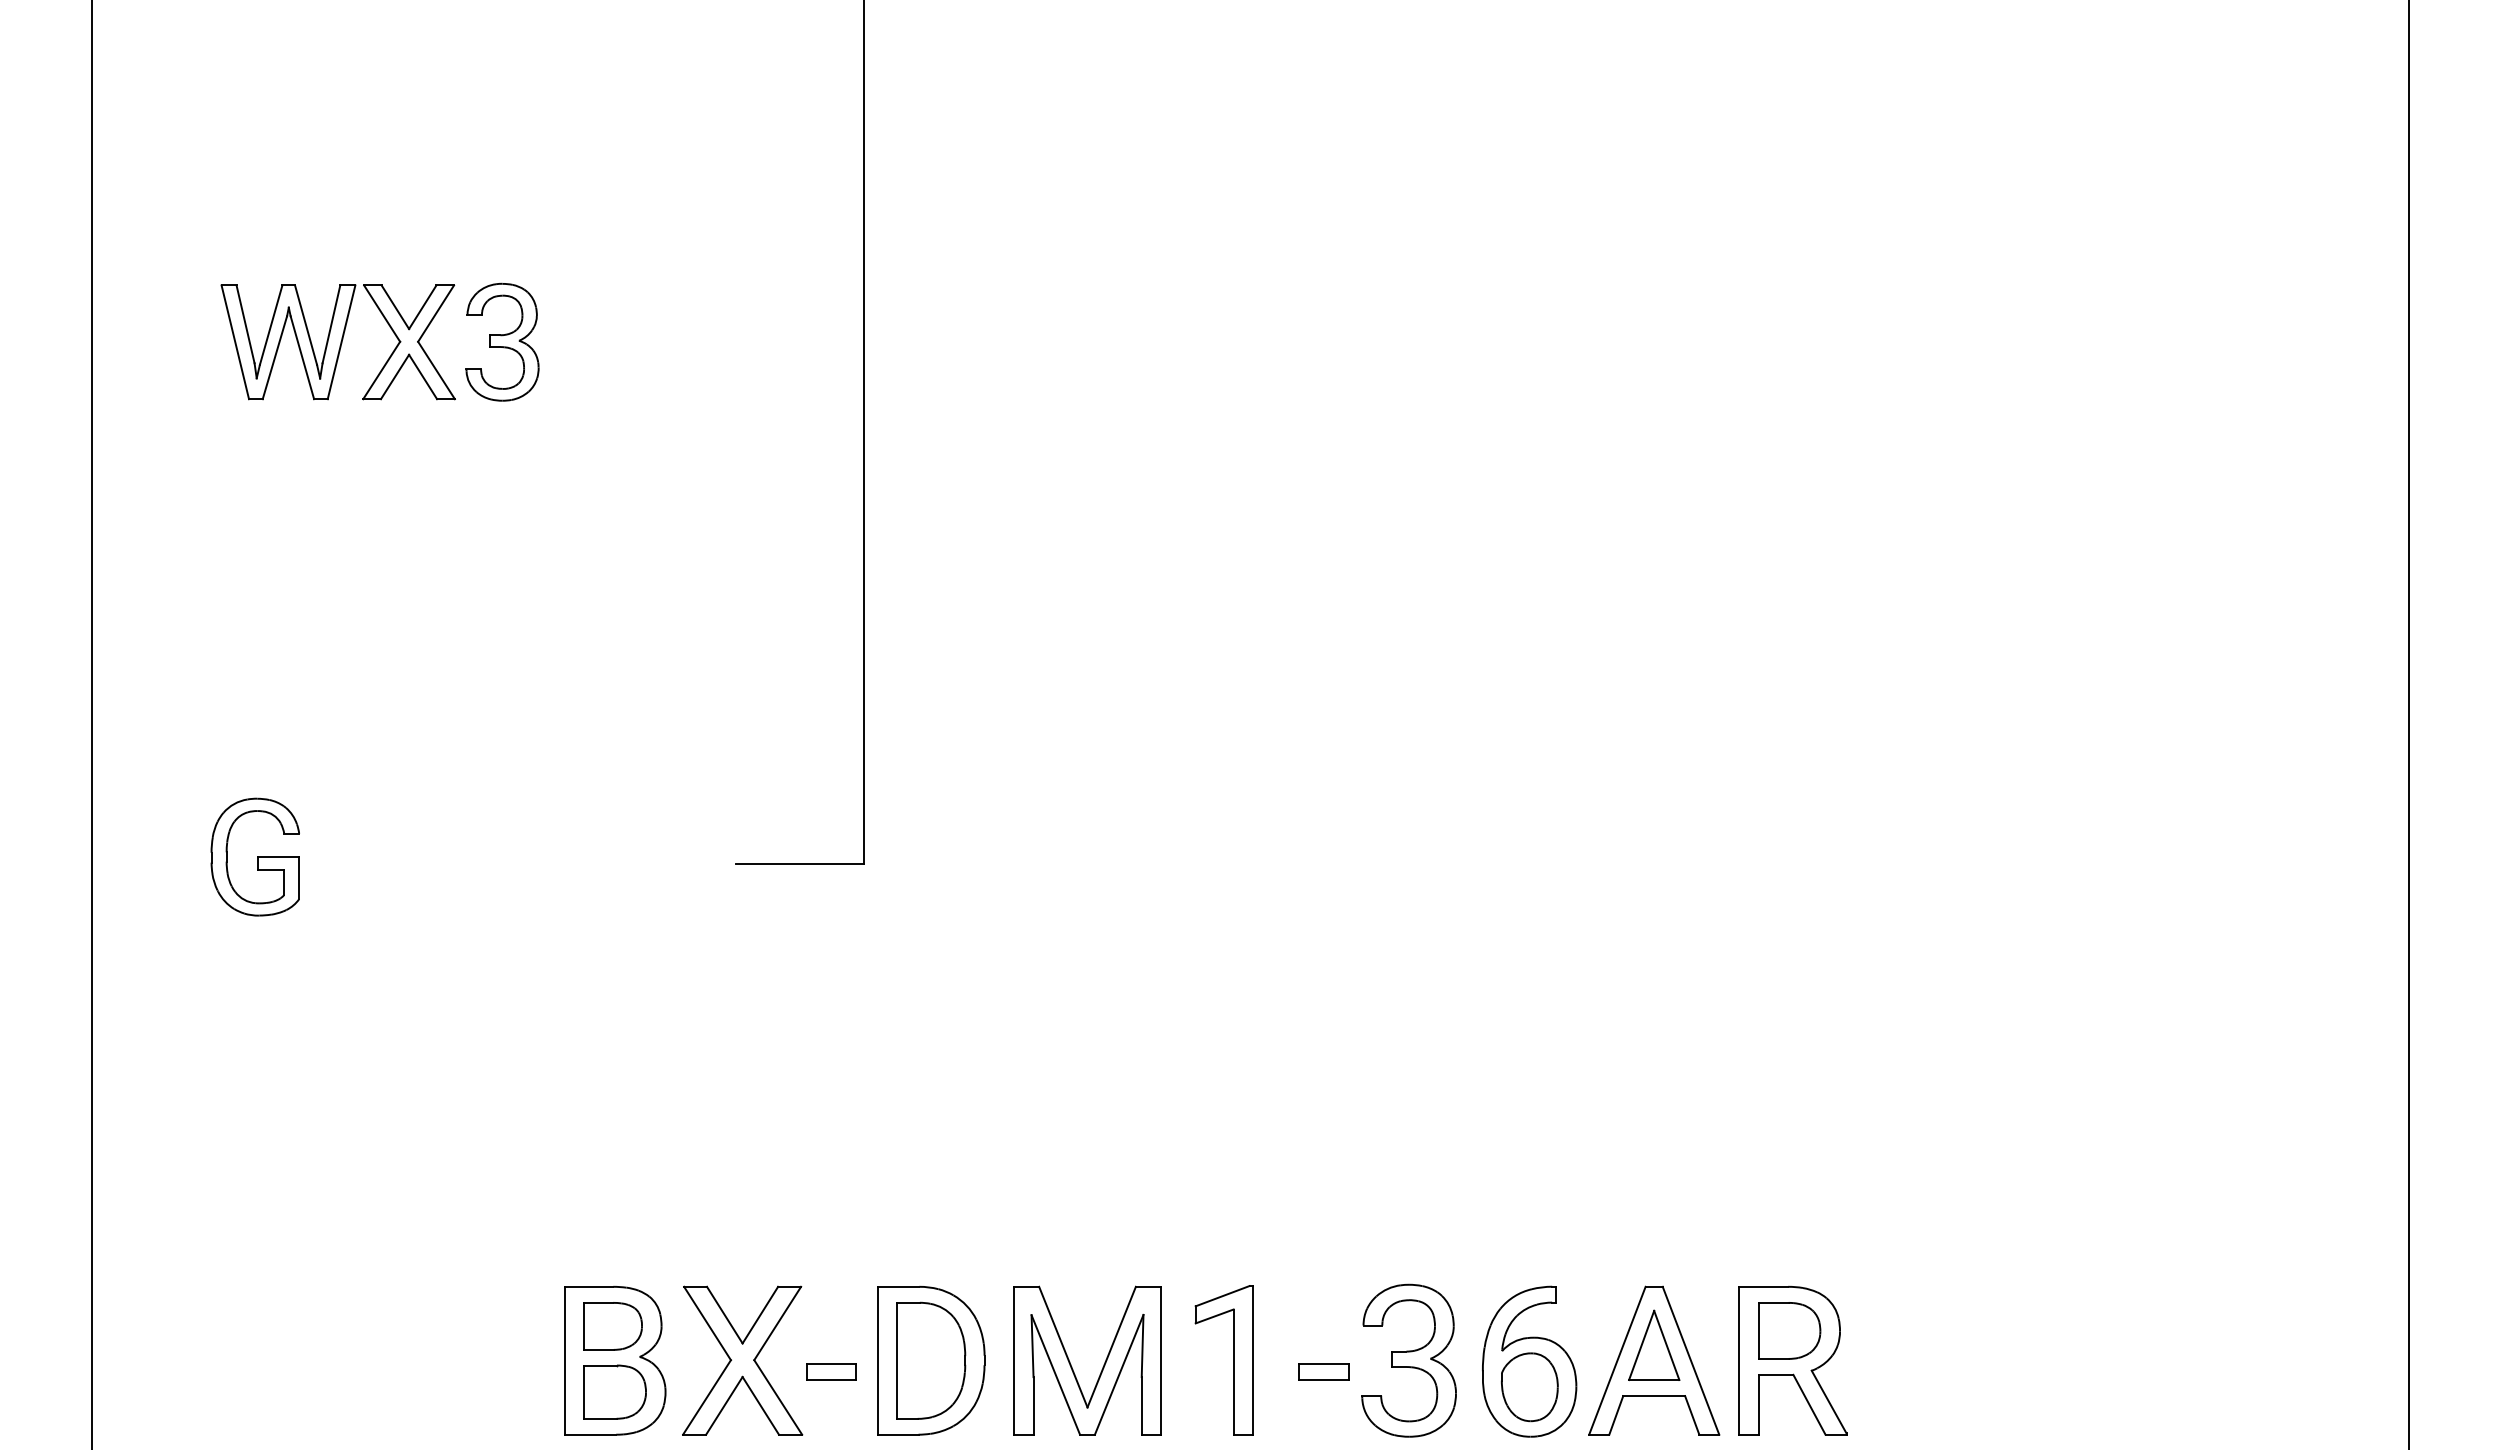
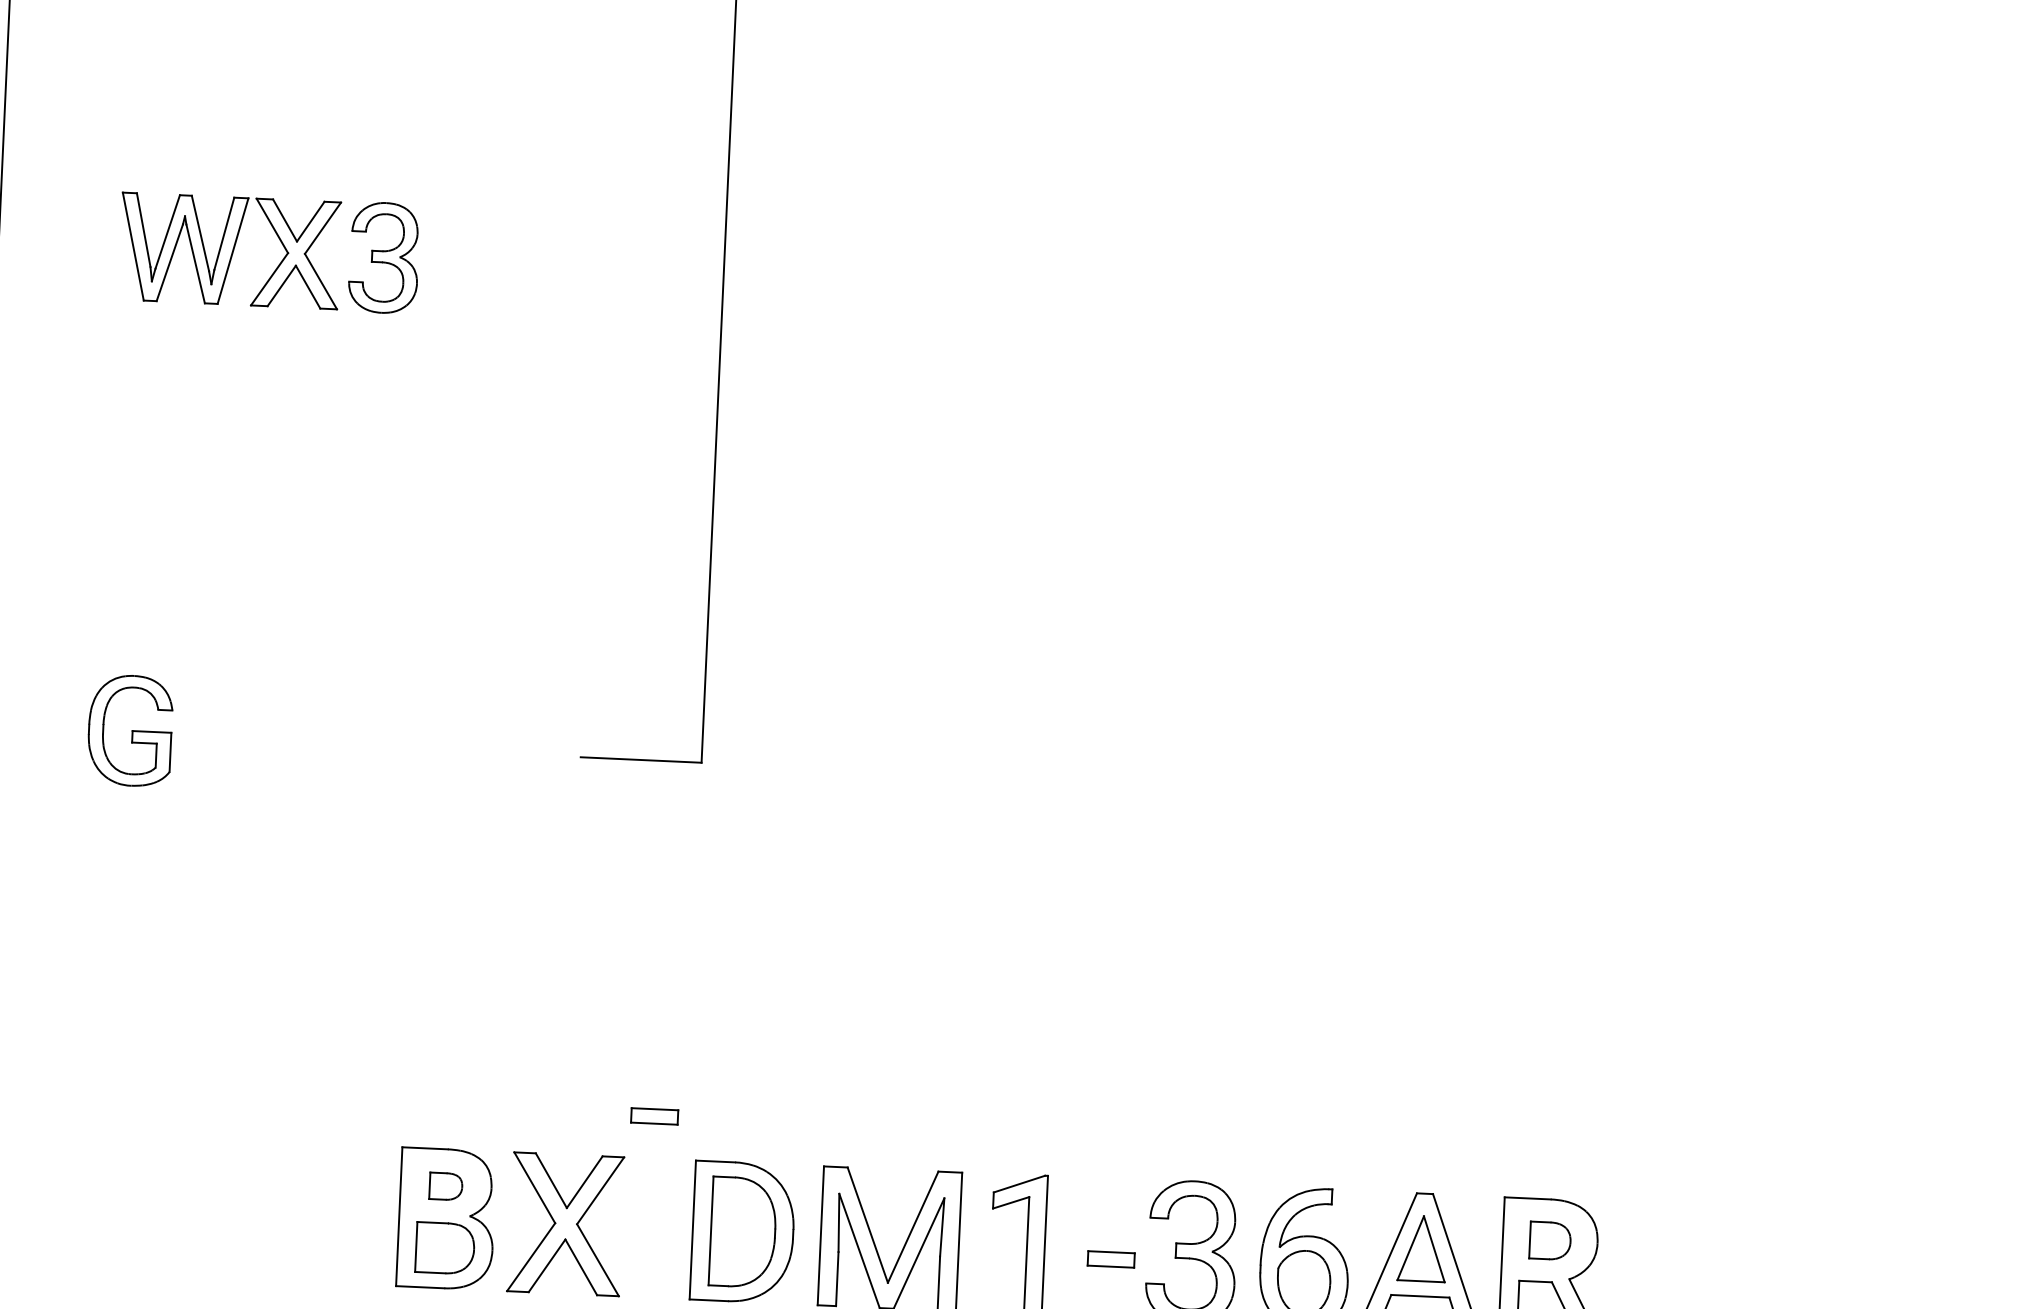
part: (612, 1326) -> (445, 1186), size x0.6
part: (1789, 1330) -> (1550, 1240), size x0.7
part: (831, 1371) -> (654, 1116), moved

